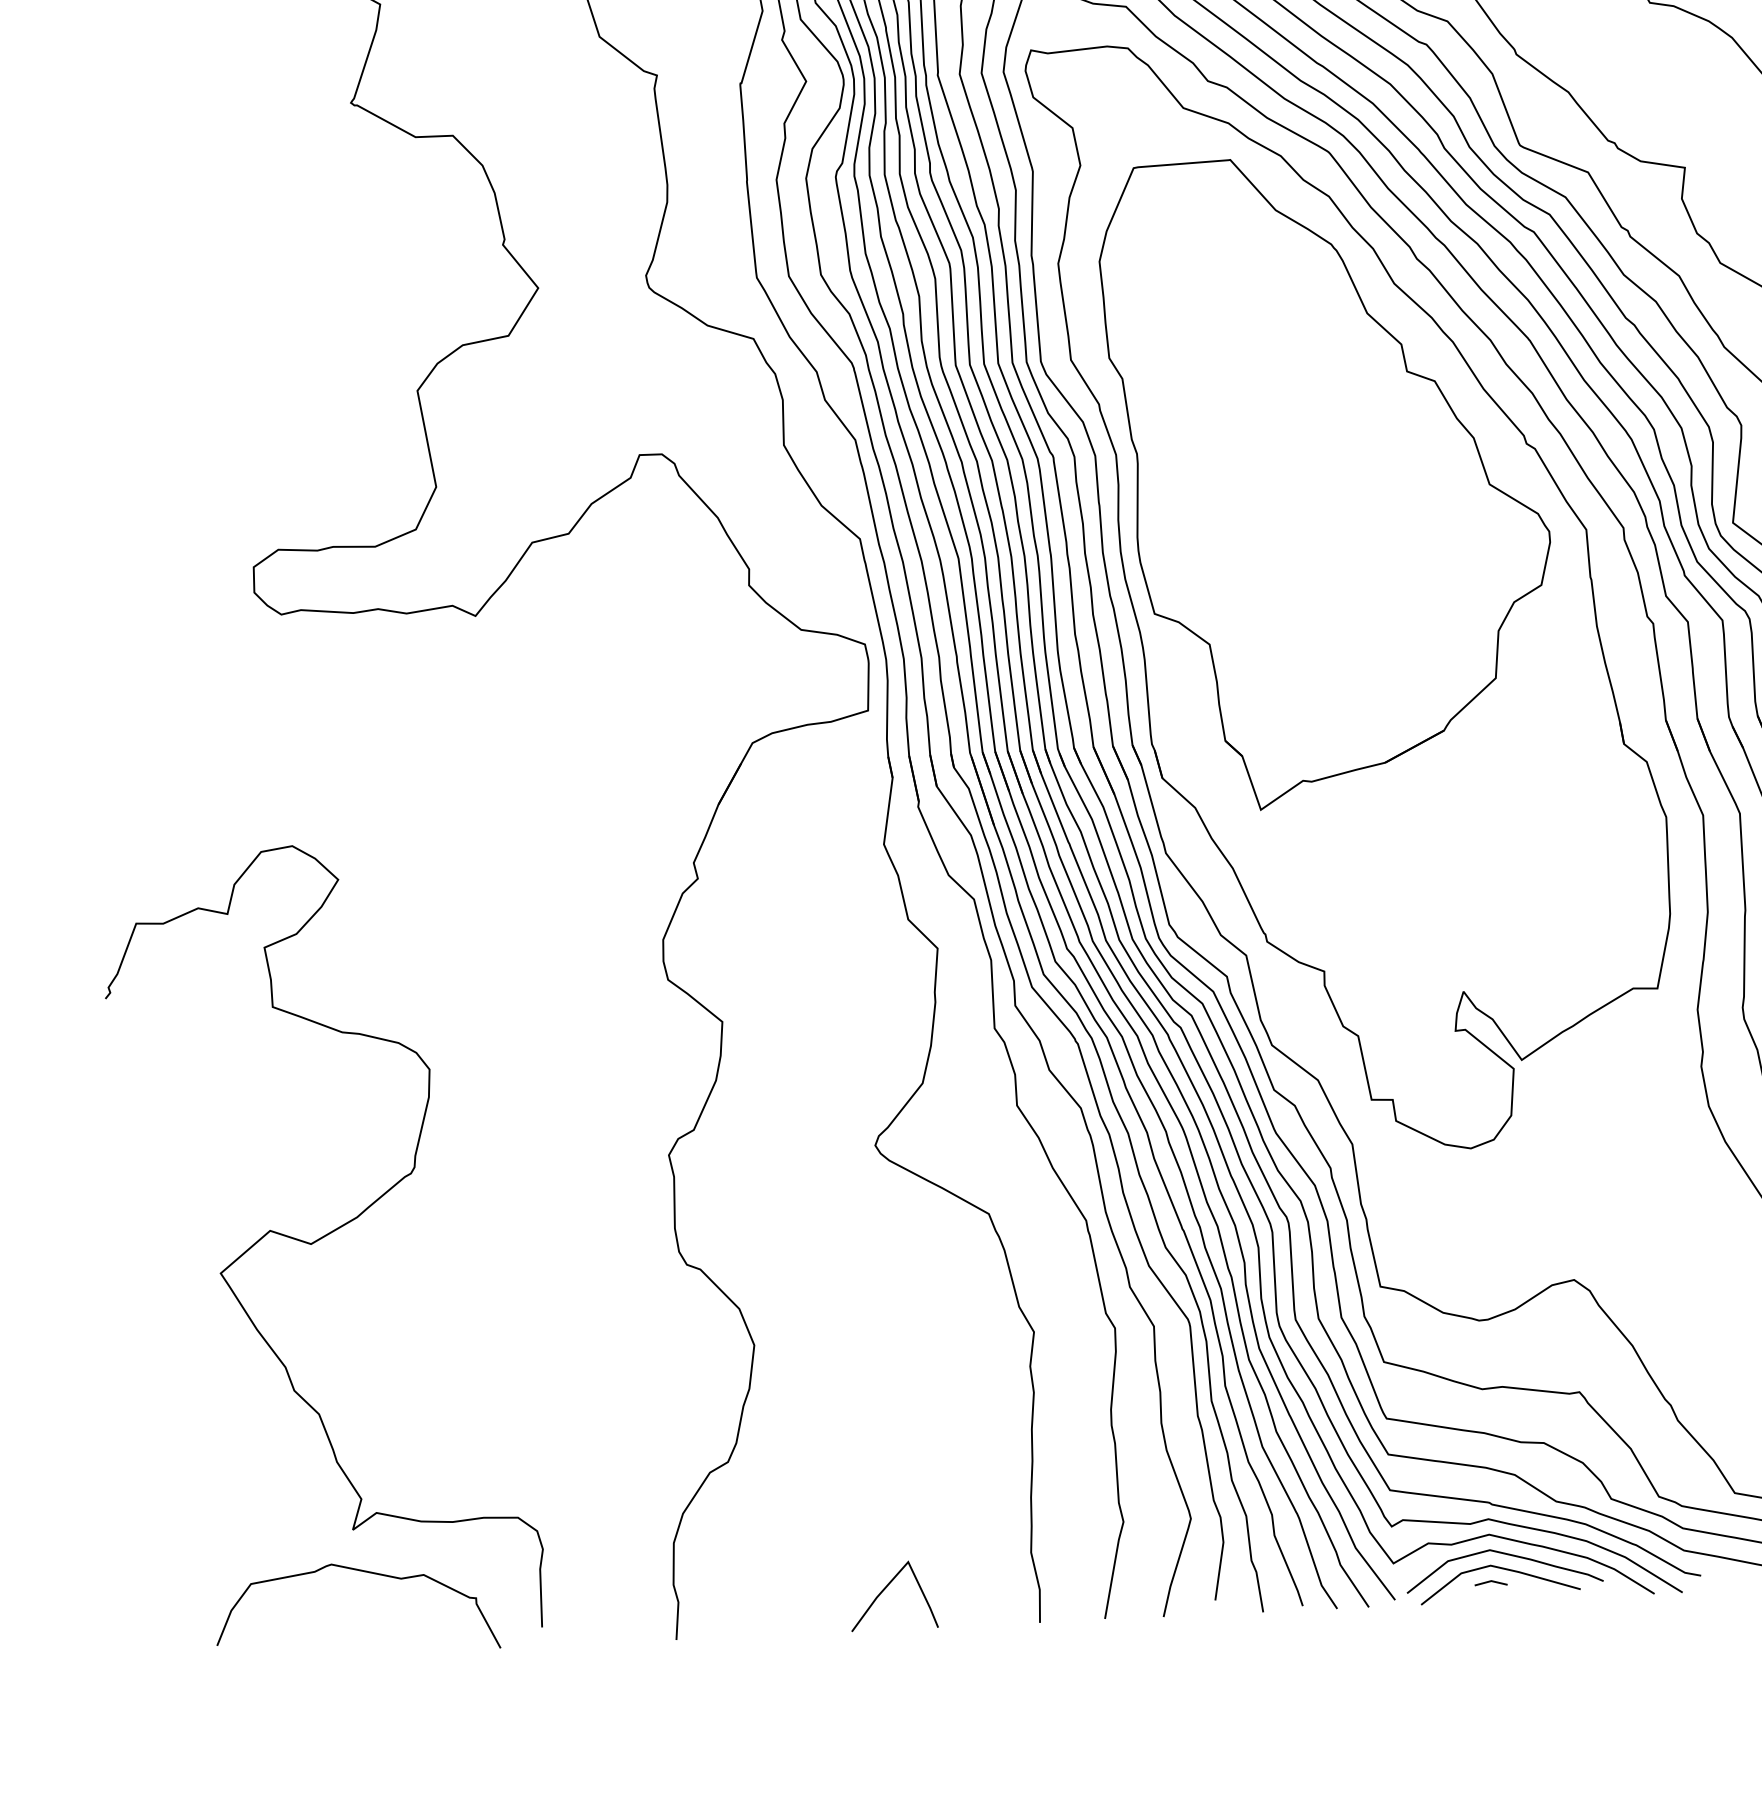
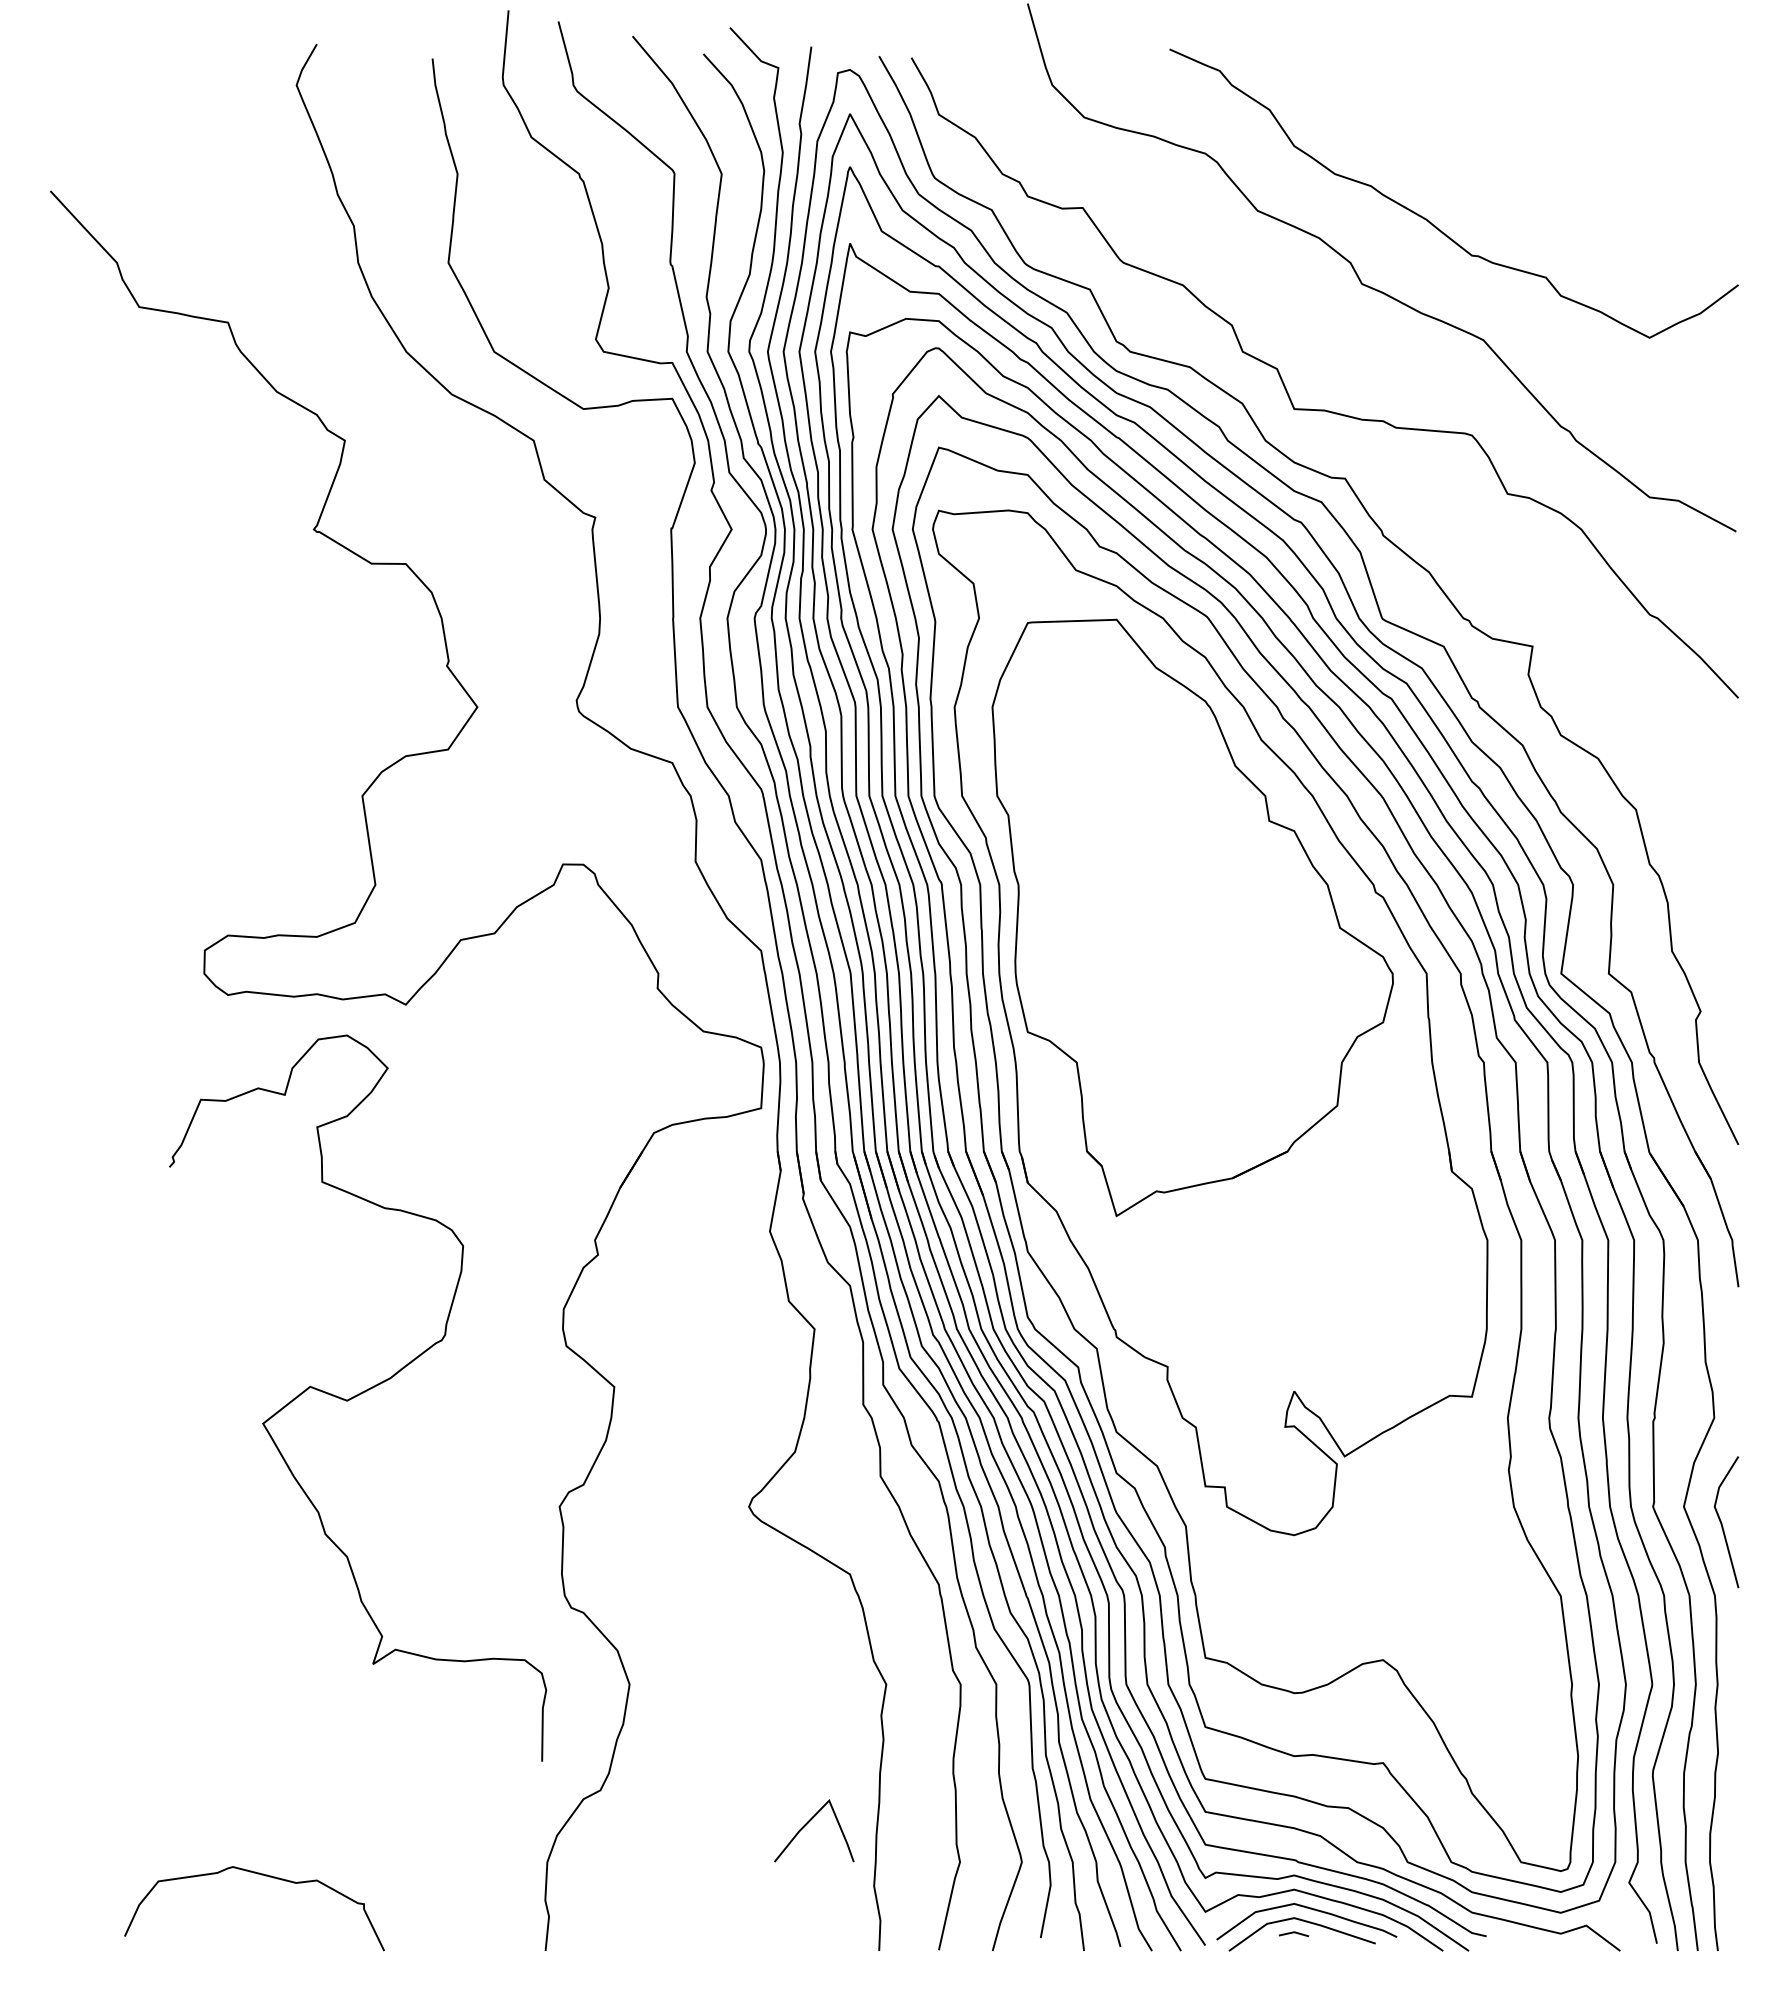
curve: (322, 1238) -> (357, 1396), moved
line: (886, 1588) -> (808, 1823), moved

